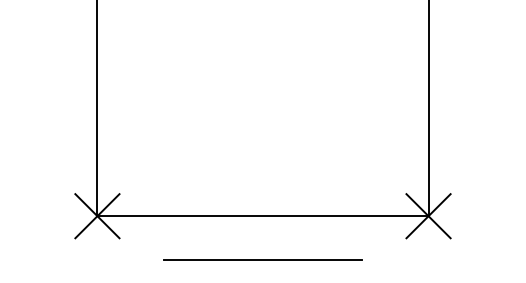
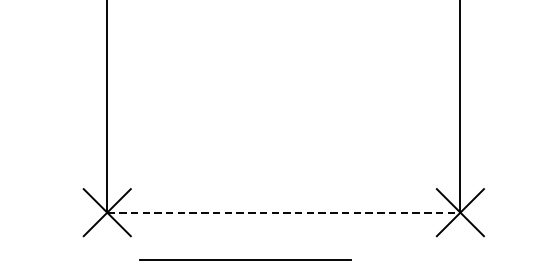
line: (262, 216) -> (283, 212), solid -> dashed
line: (262, 259) -> (244, 258), moved

